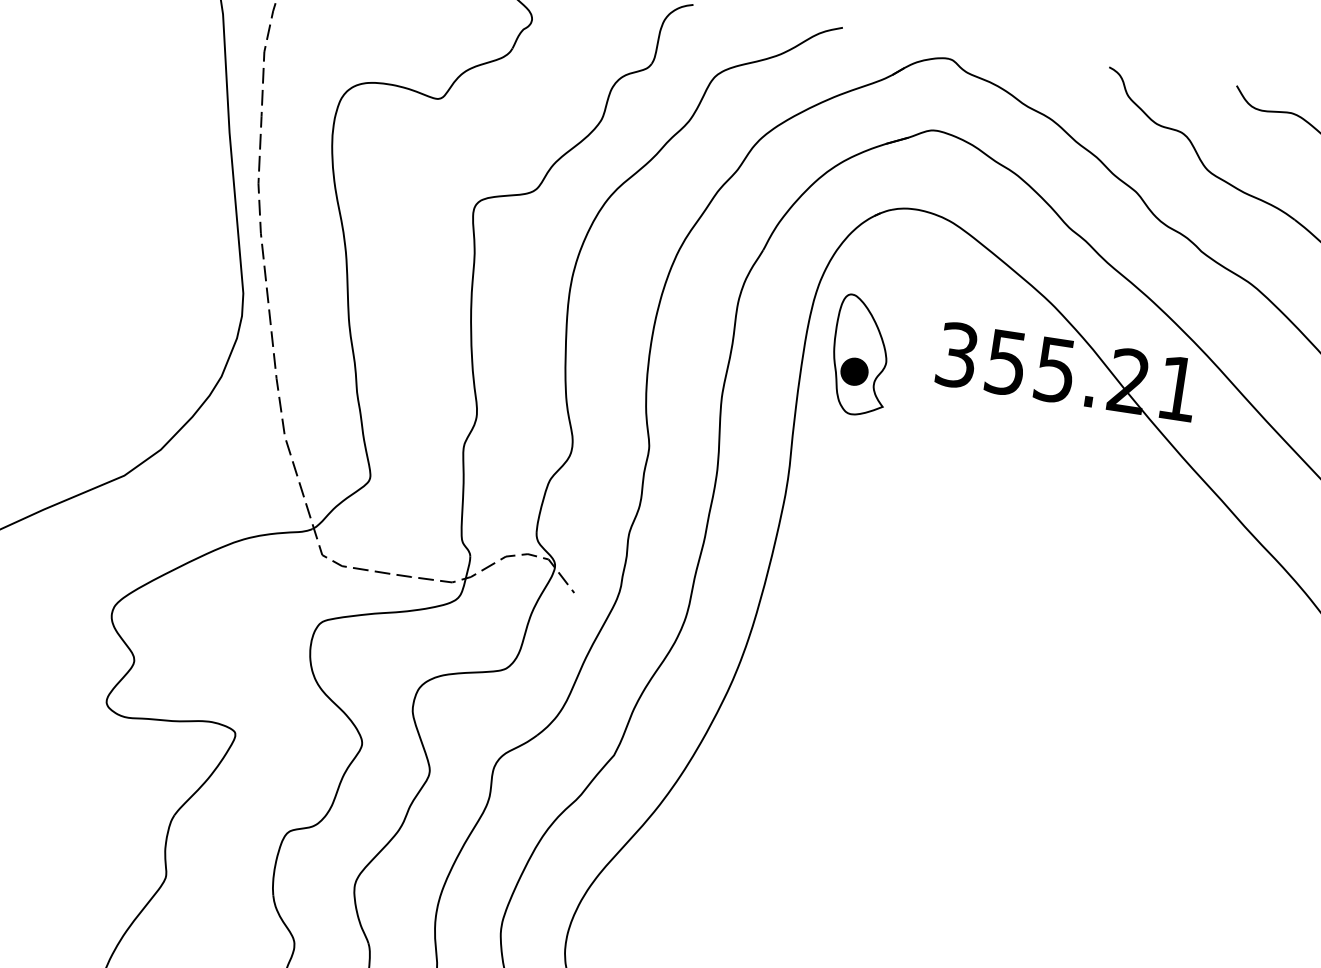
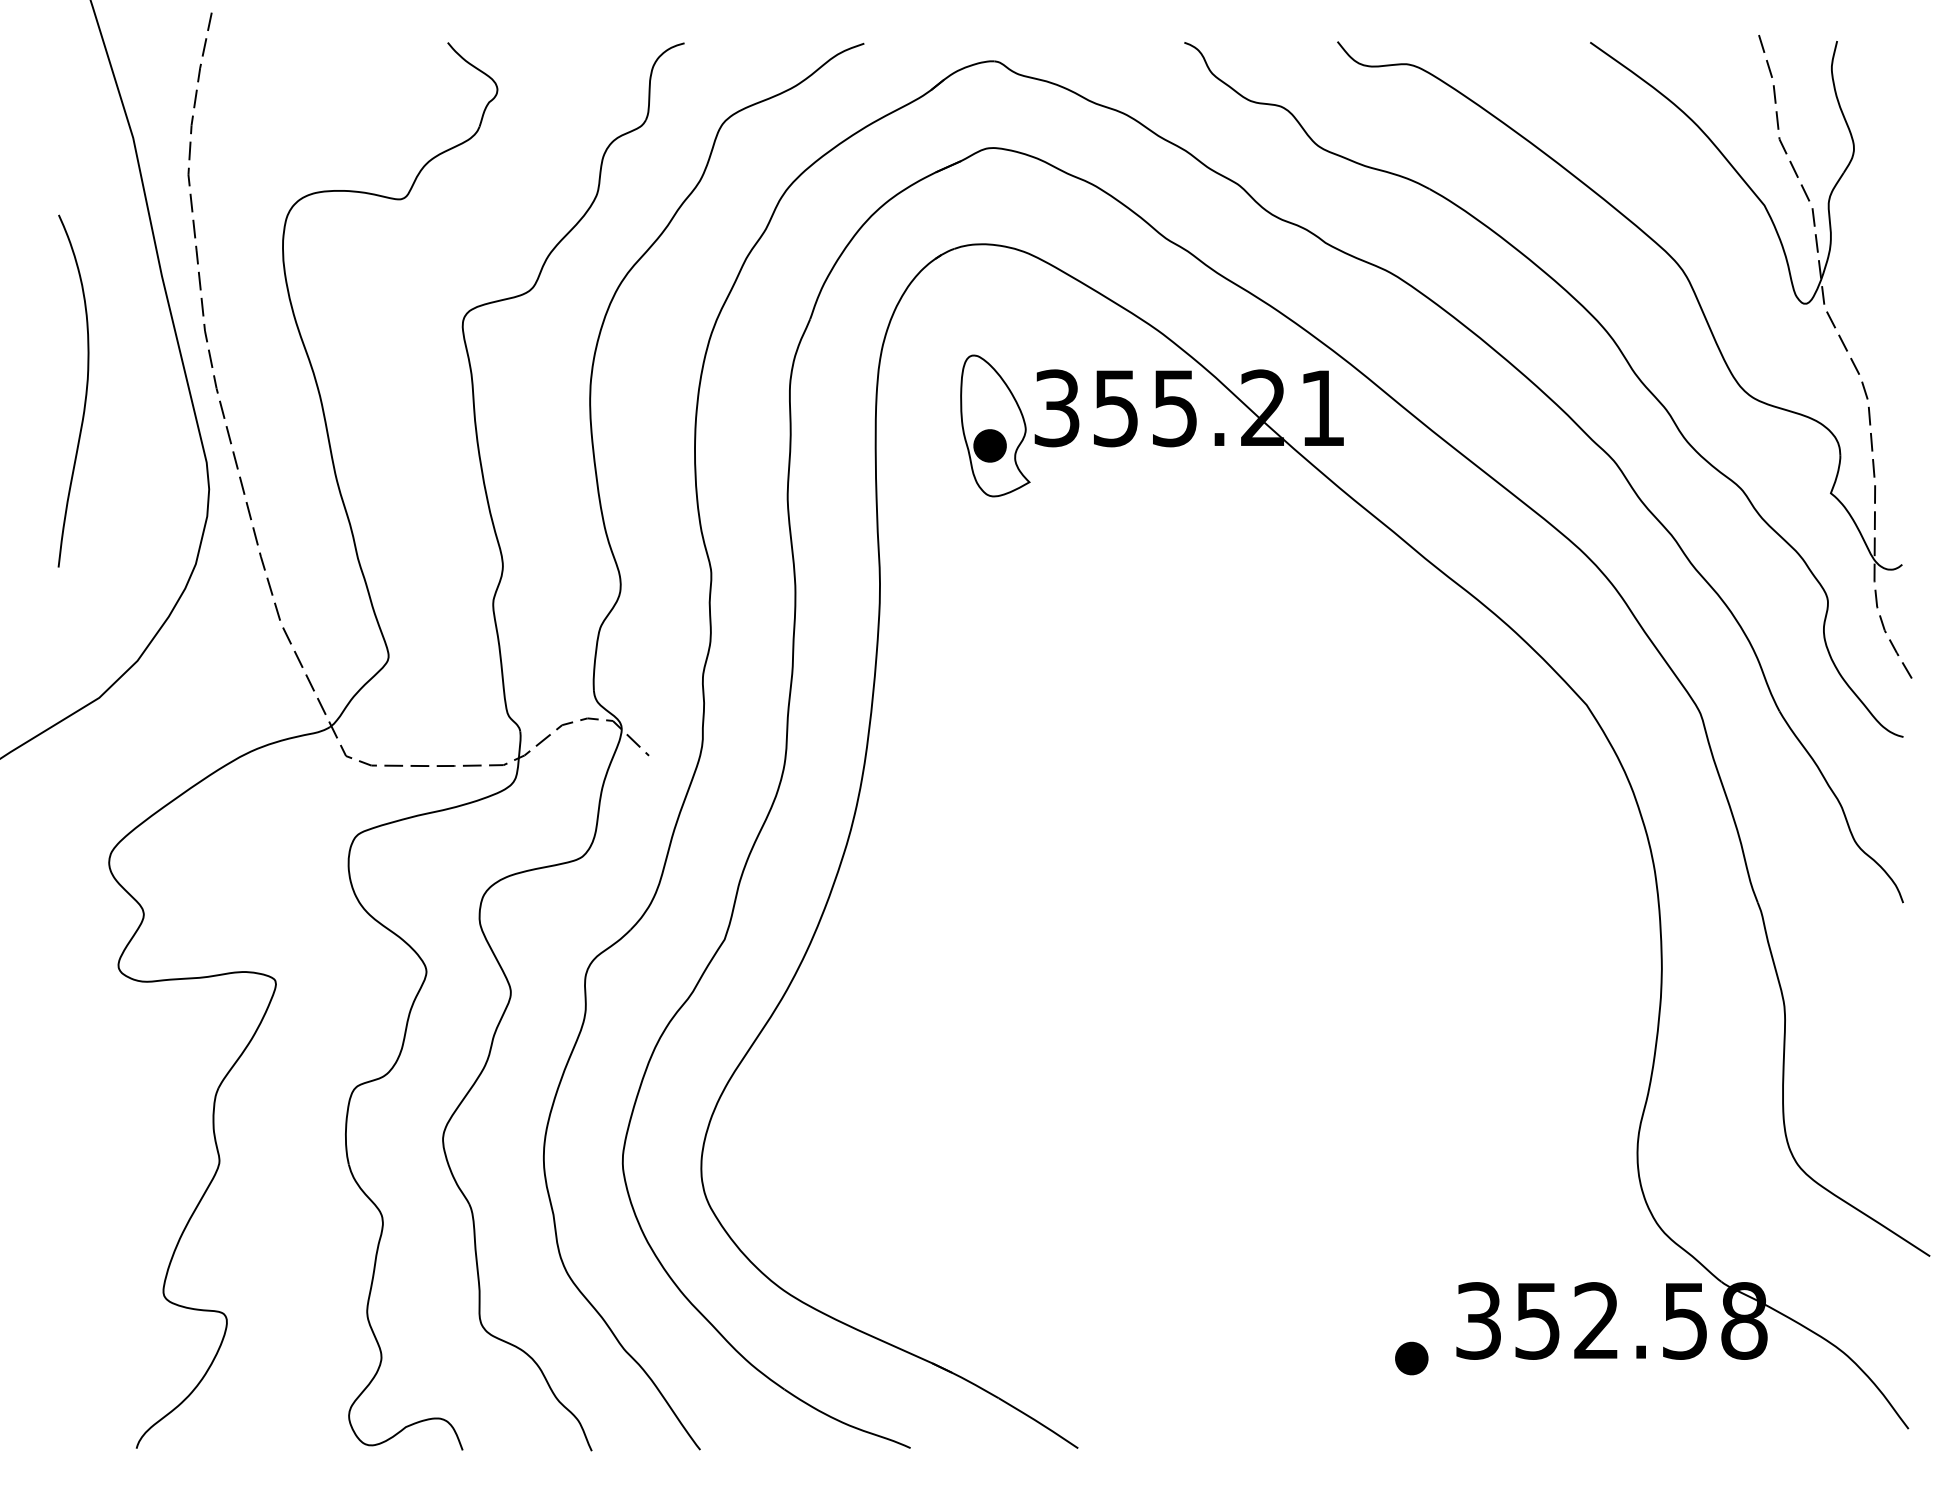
curve: (151, 218) -> (85, 390), added
part: (861, 355) -> (995, 425), moved

